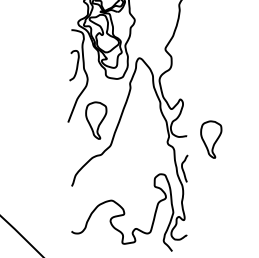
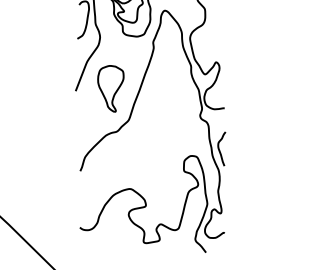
part: (211, 139) -> (255, 112), removed

